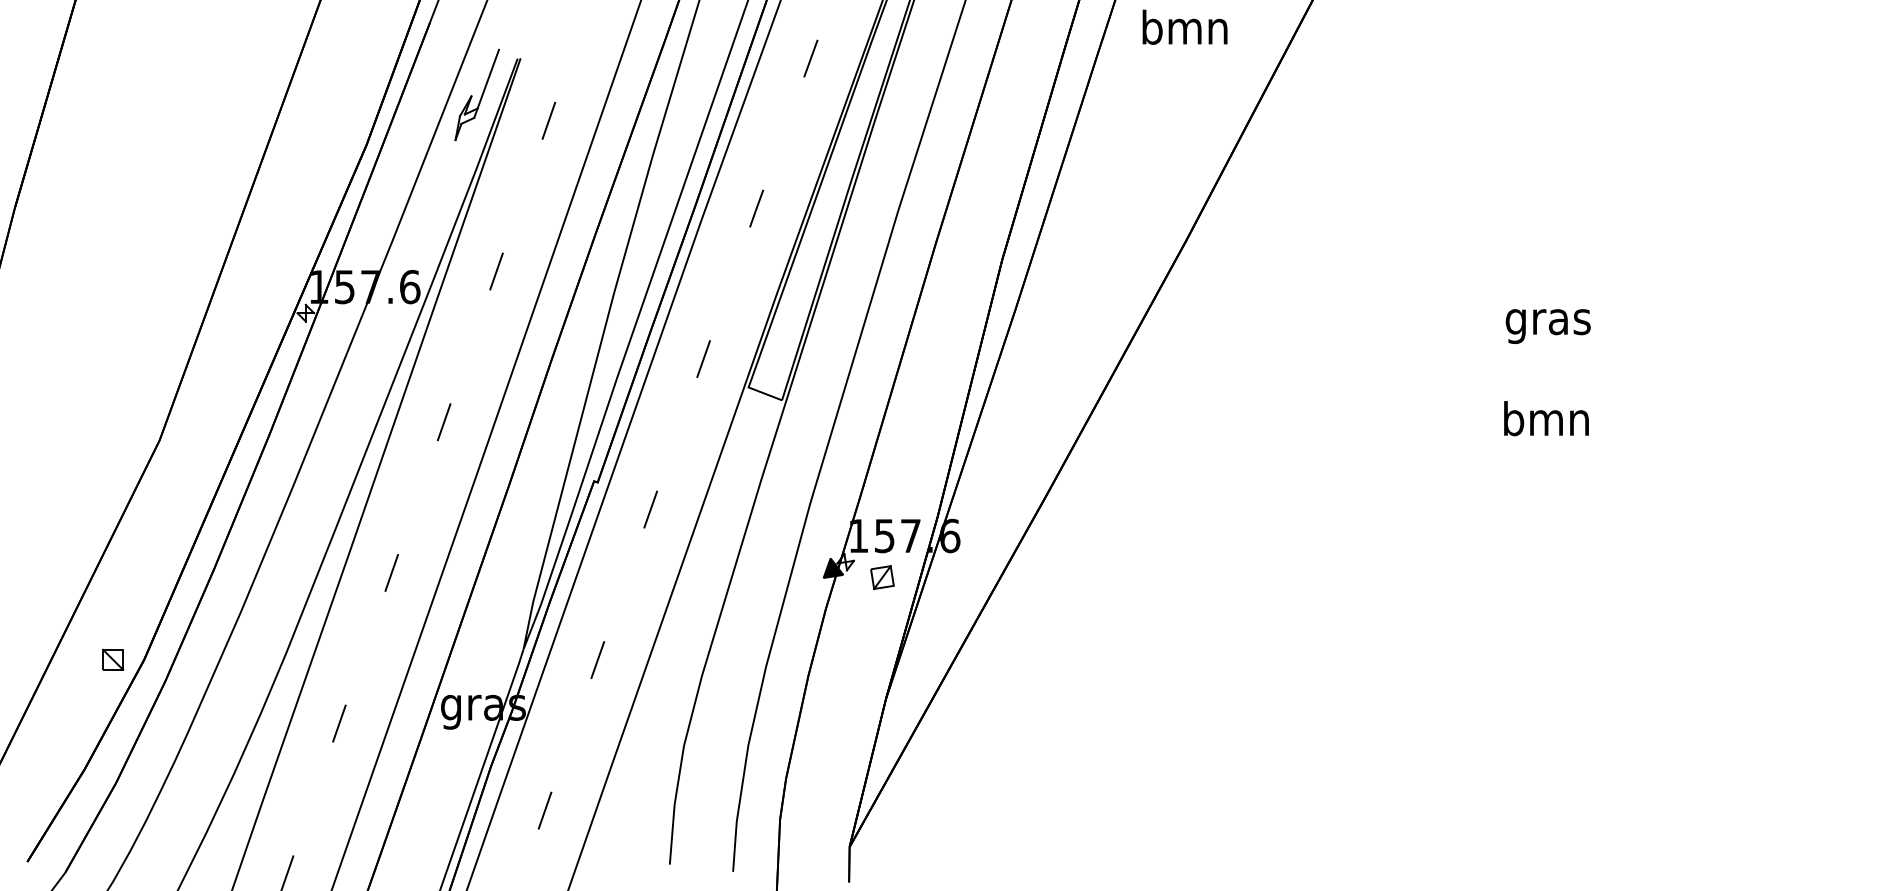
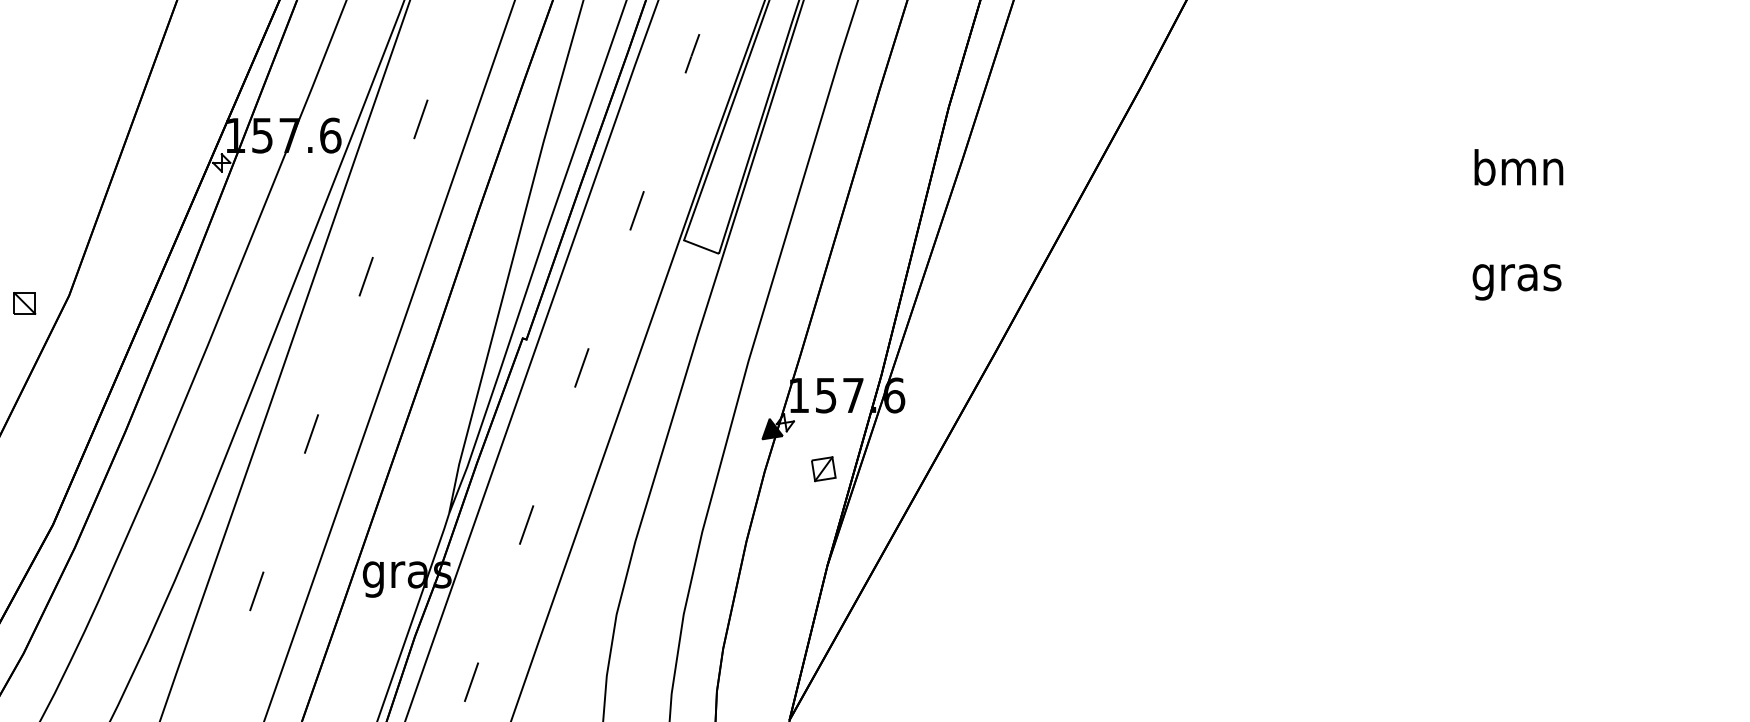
text: (1547, 322) -> (1518, 172), gras -> bmn
text: (1546, 423) -> (1517, 278), bmn -> gras
part: (882, 577) -> (823, 469), moved
part: (113, 659) -> (25, 303), moved

